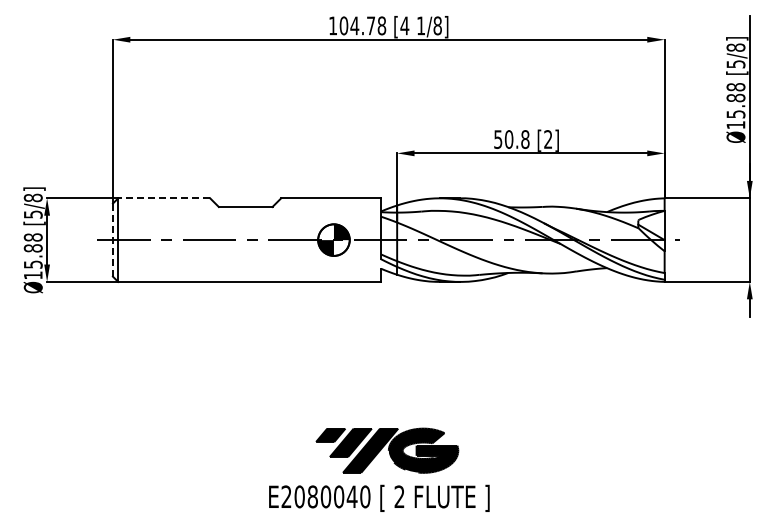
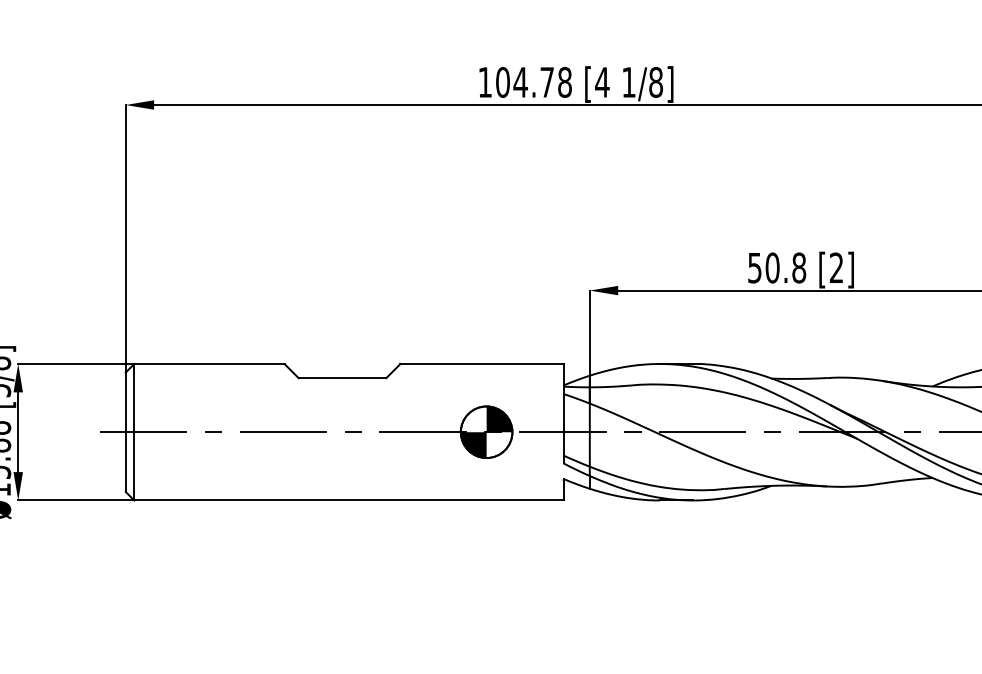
line: (164, 198) -> (209, 364), dashed -> solid
line: (112, 240) -> (125, 432), dashed -> solid

